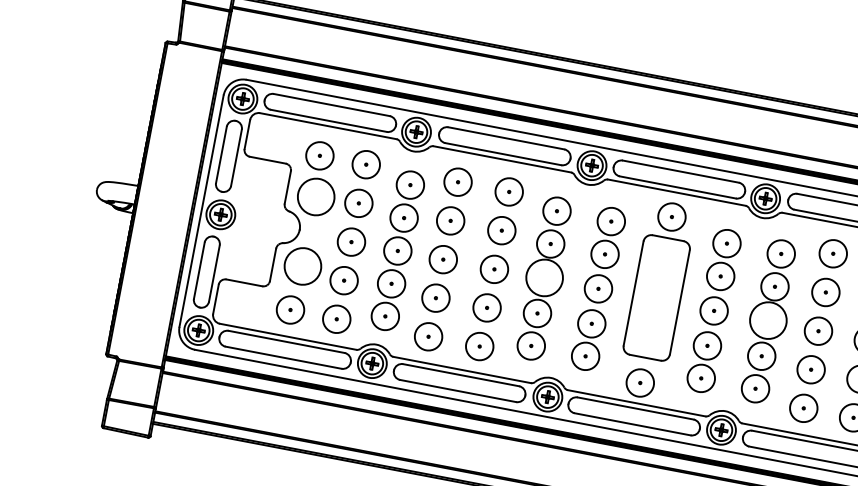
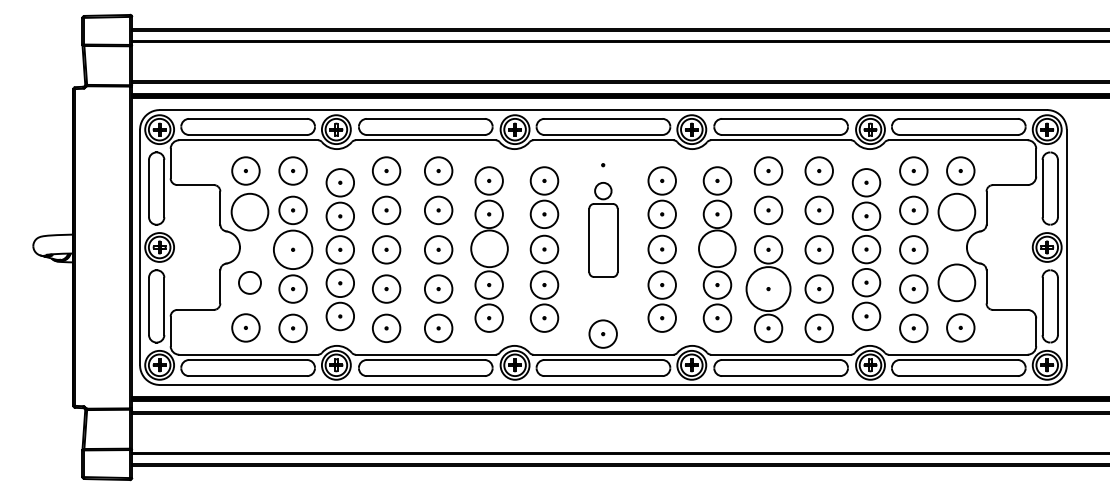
circle: (350, 241) -> (292, 249), size x1.4
circle: (302, 266) -> (249, 282), size x0.6
part: (660, 280) -> (603, 229), size x0.6
circle: (811, 369) -> (768, 288), size x1.6

